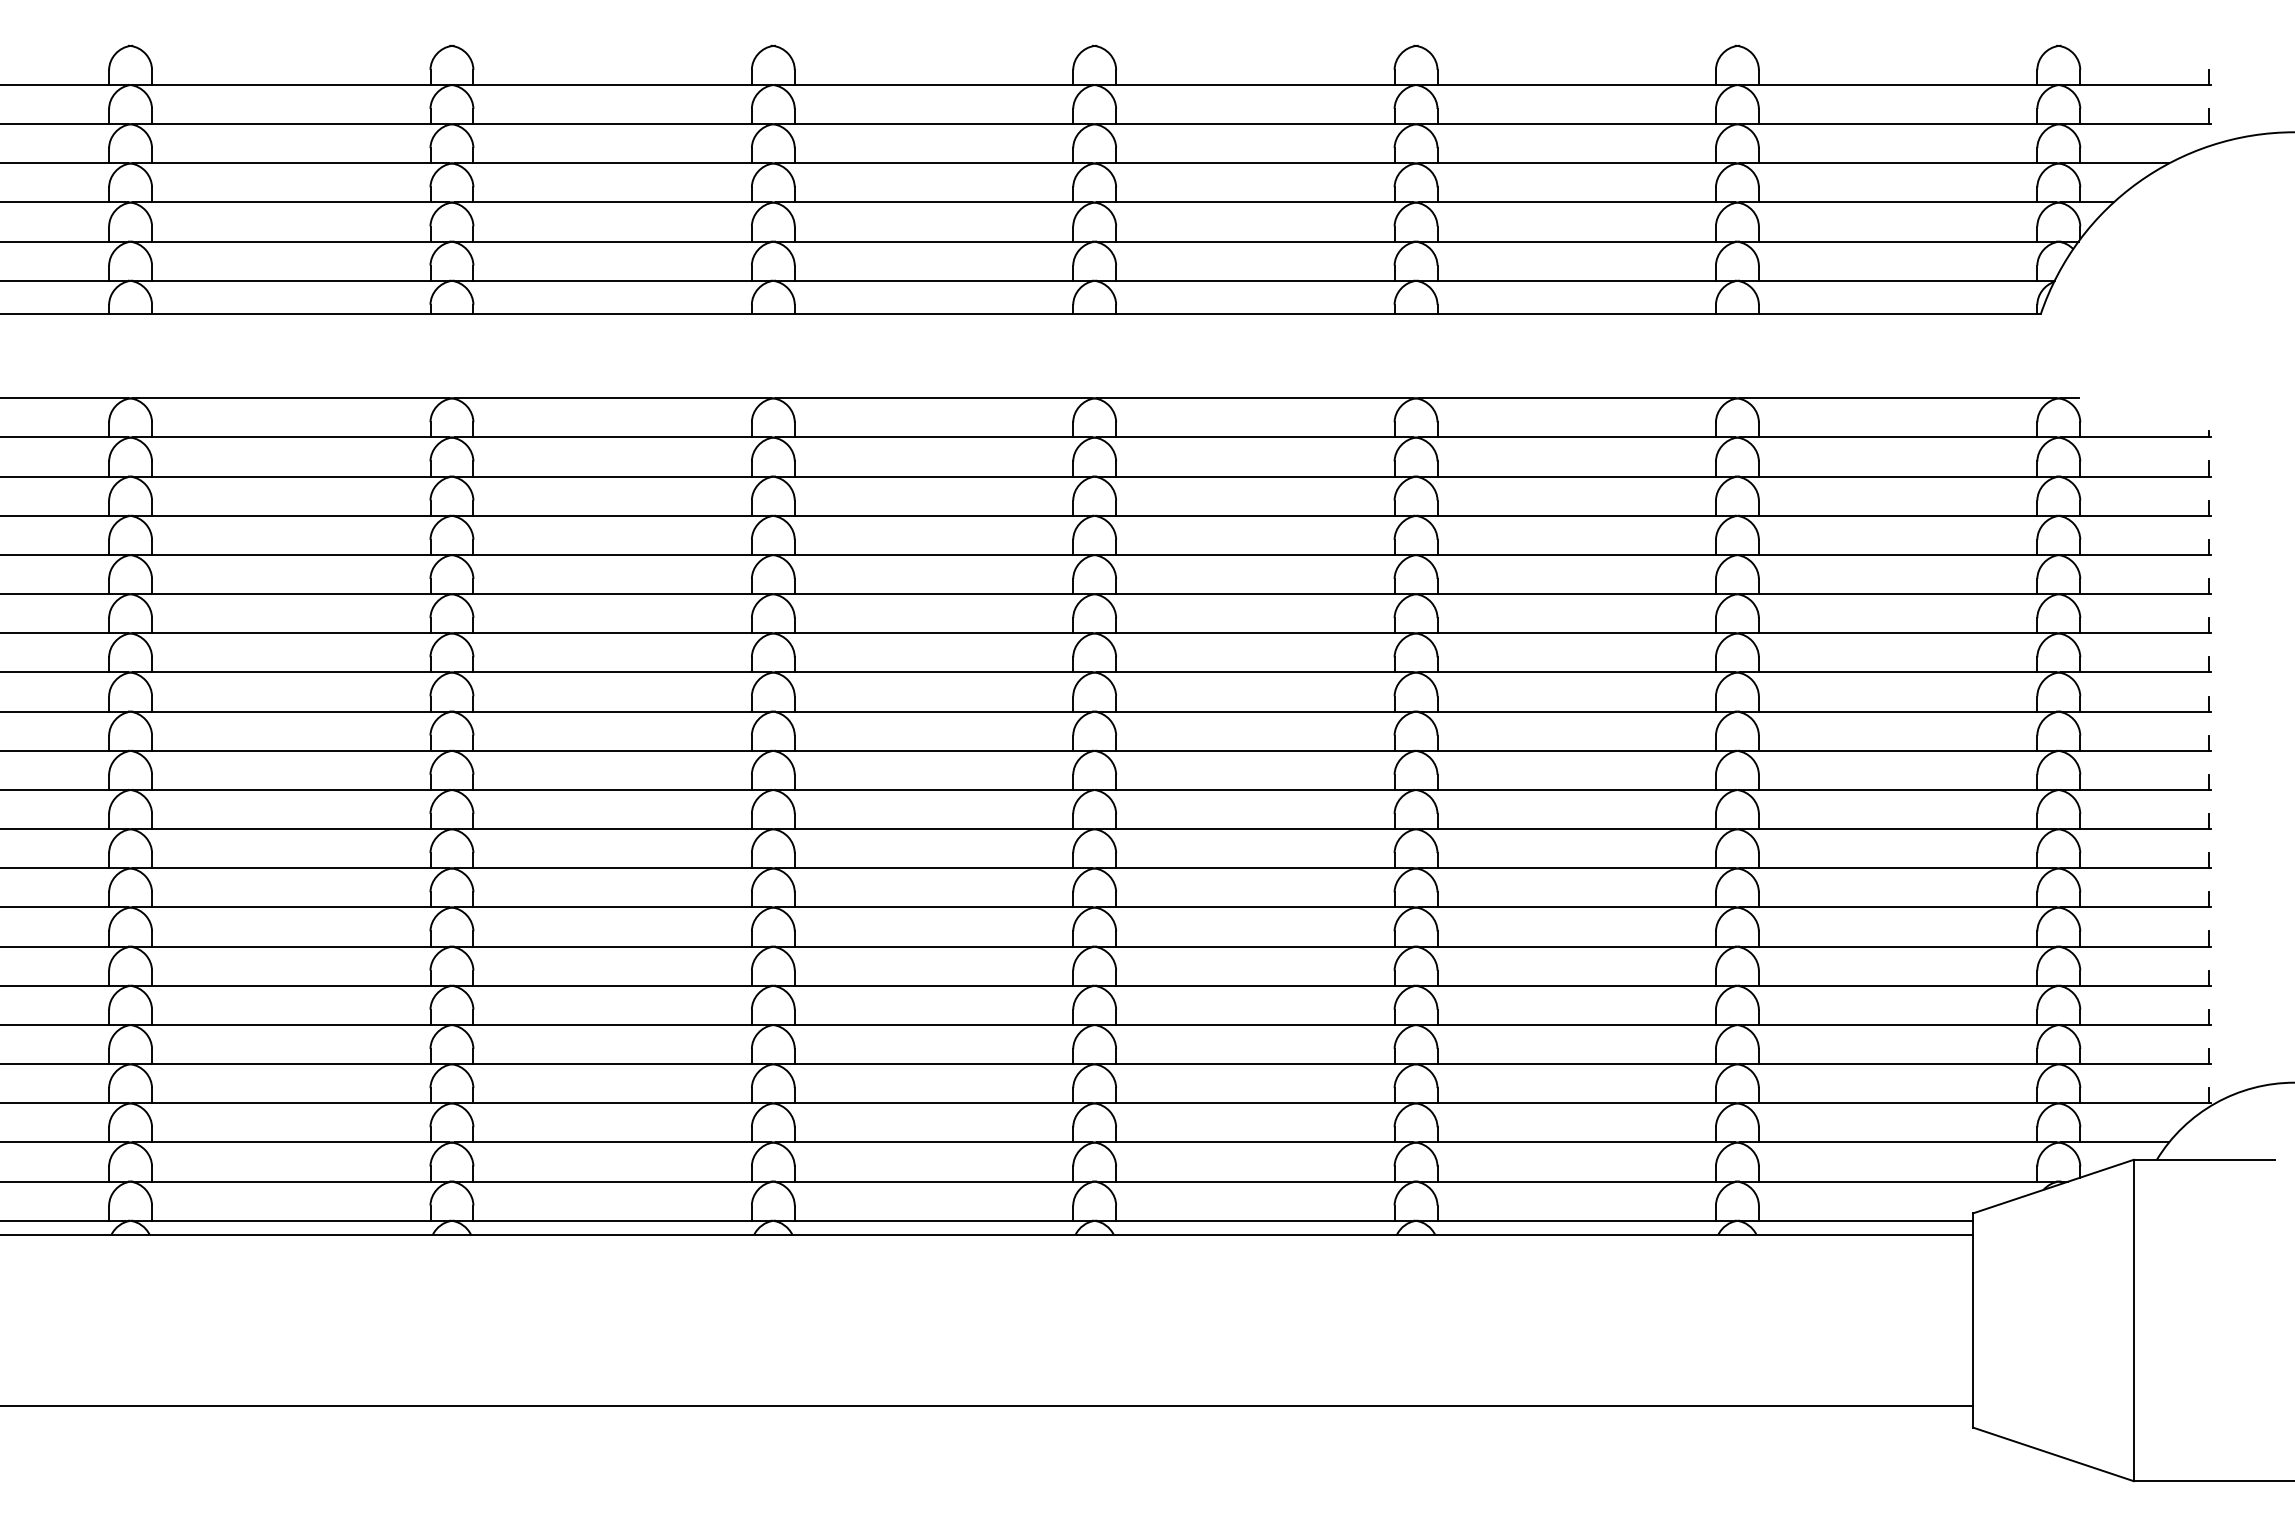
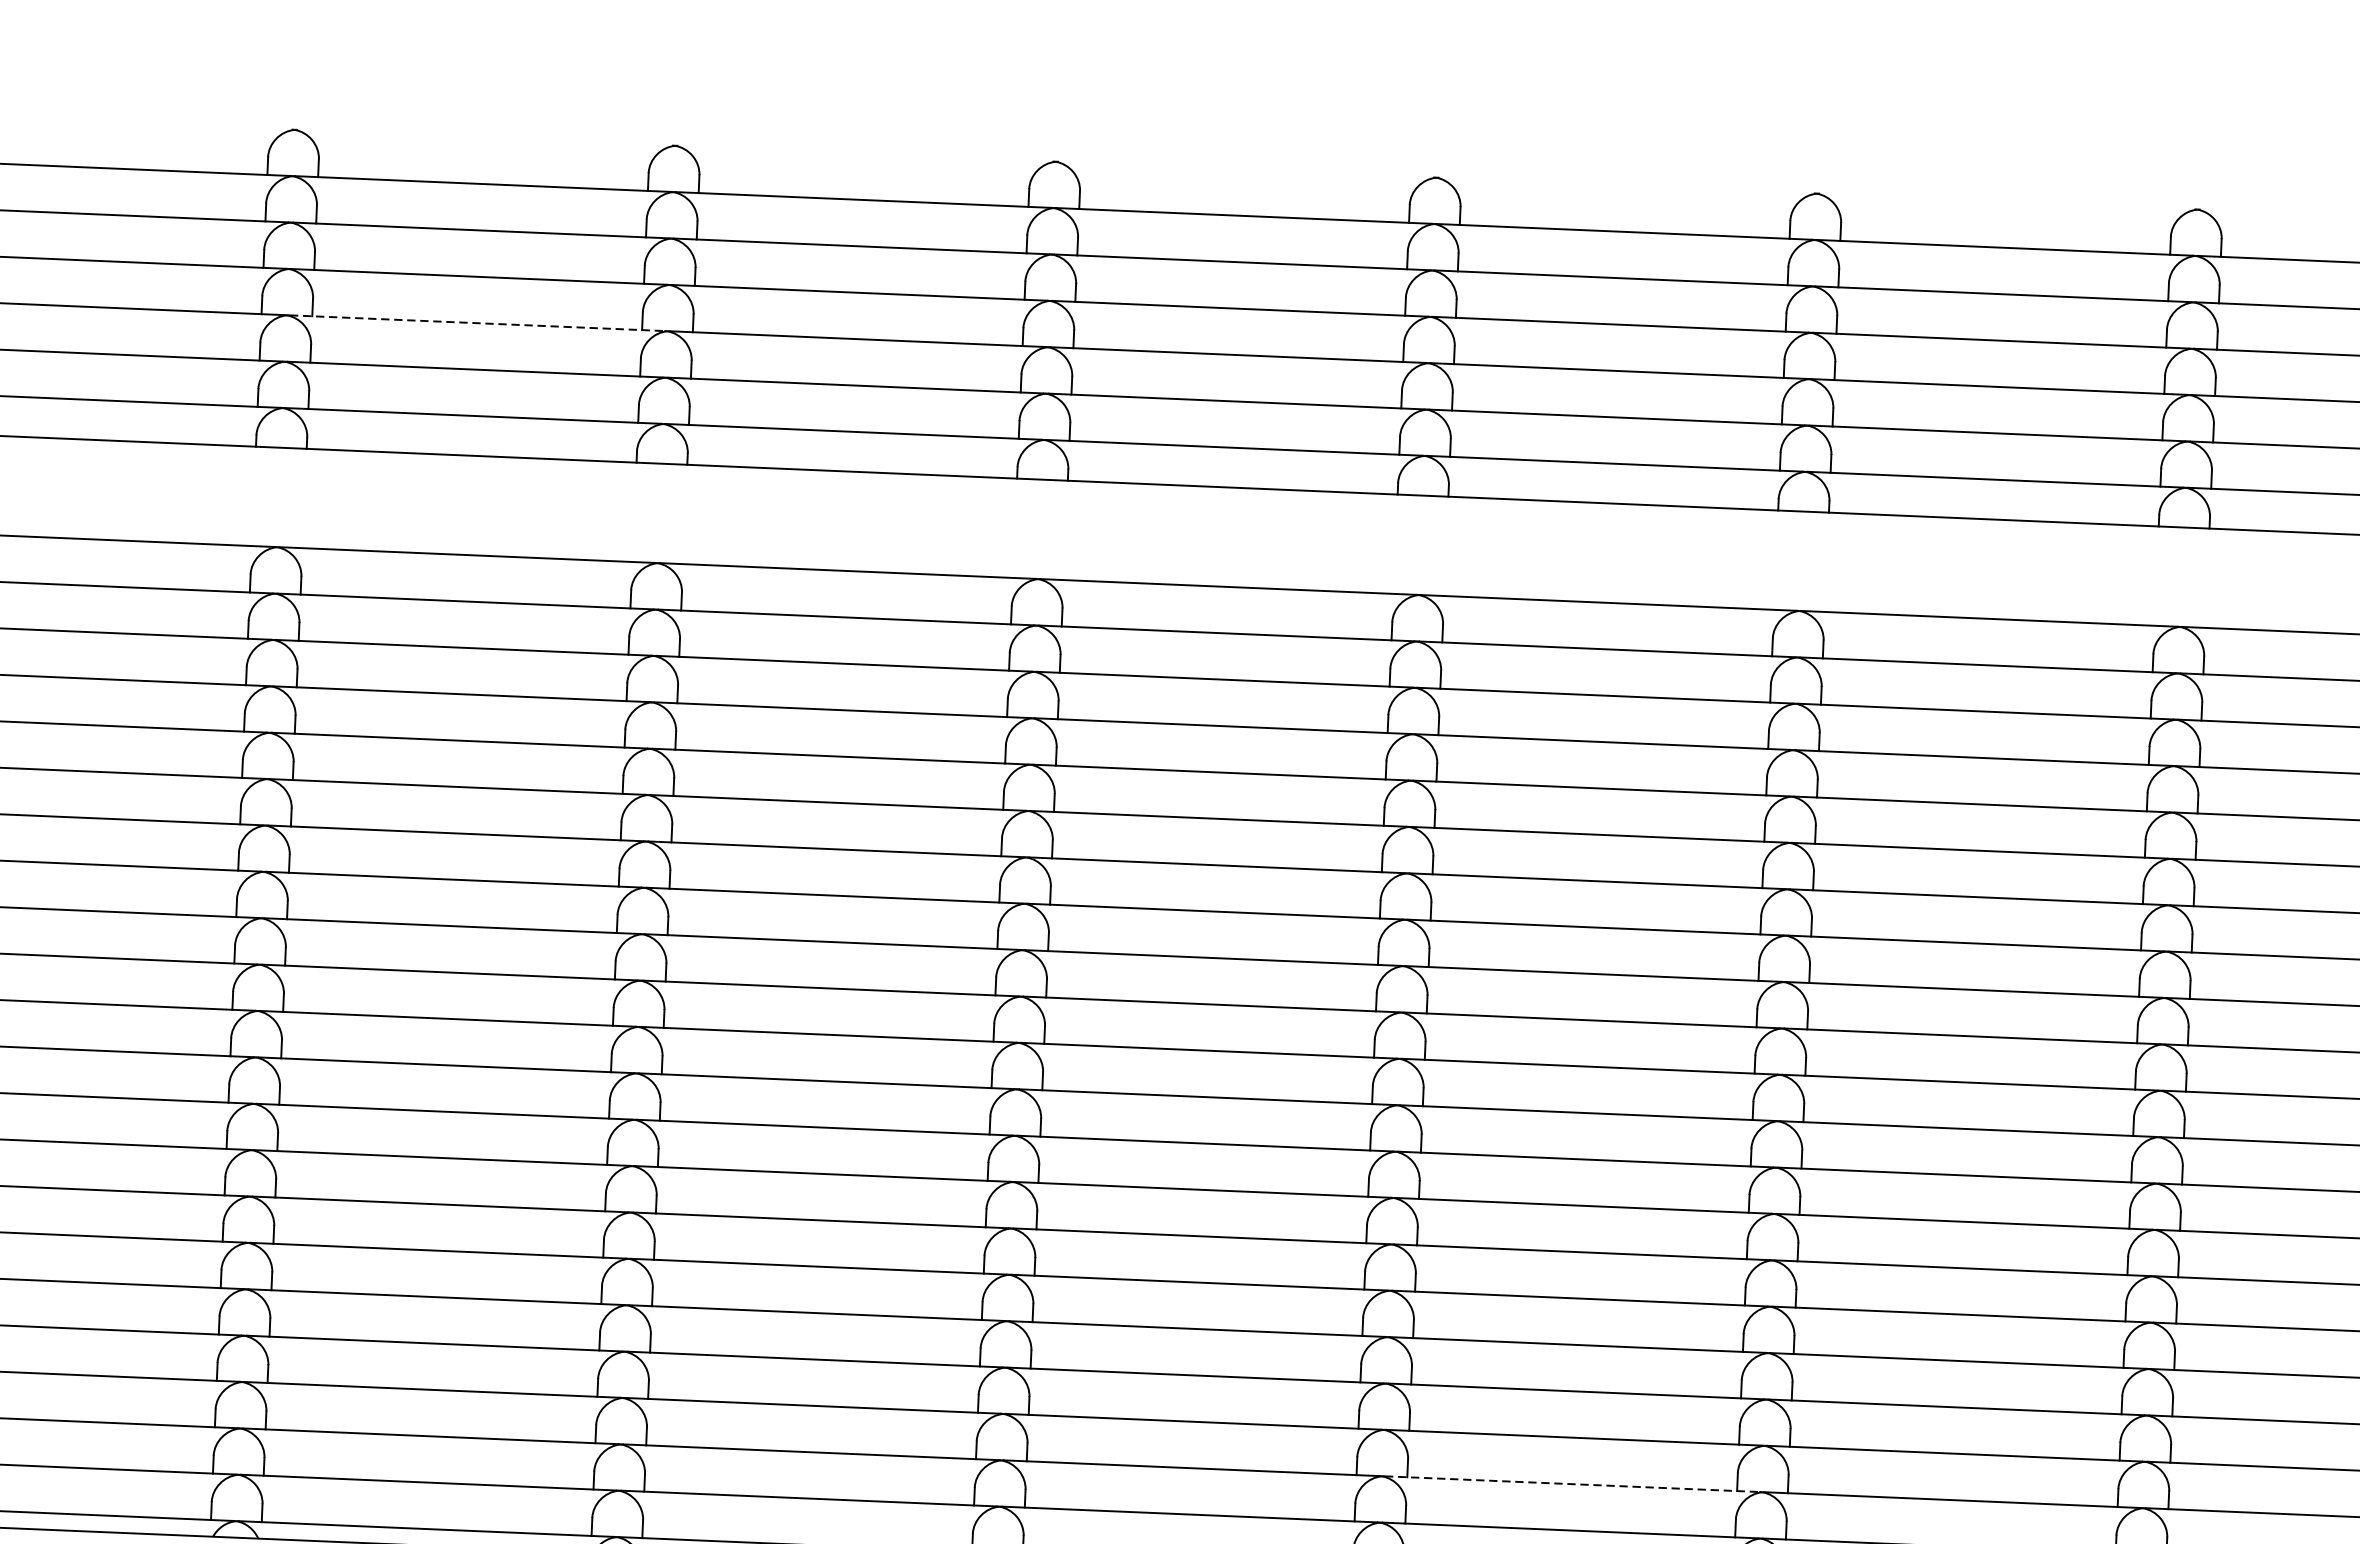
line: (291, 202) -> (477, 323), solid -> dashed
line: (1255, 1142) -> (1572, 1484), solid -> dashed

